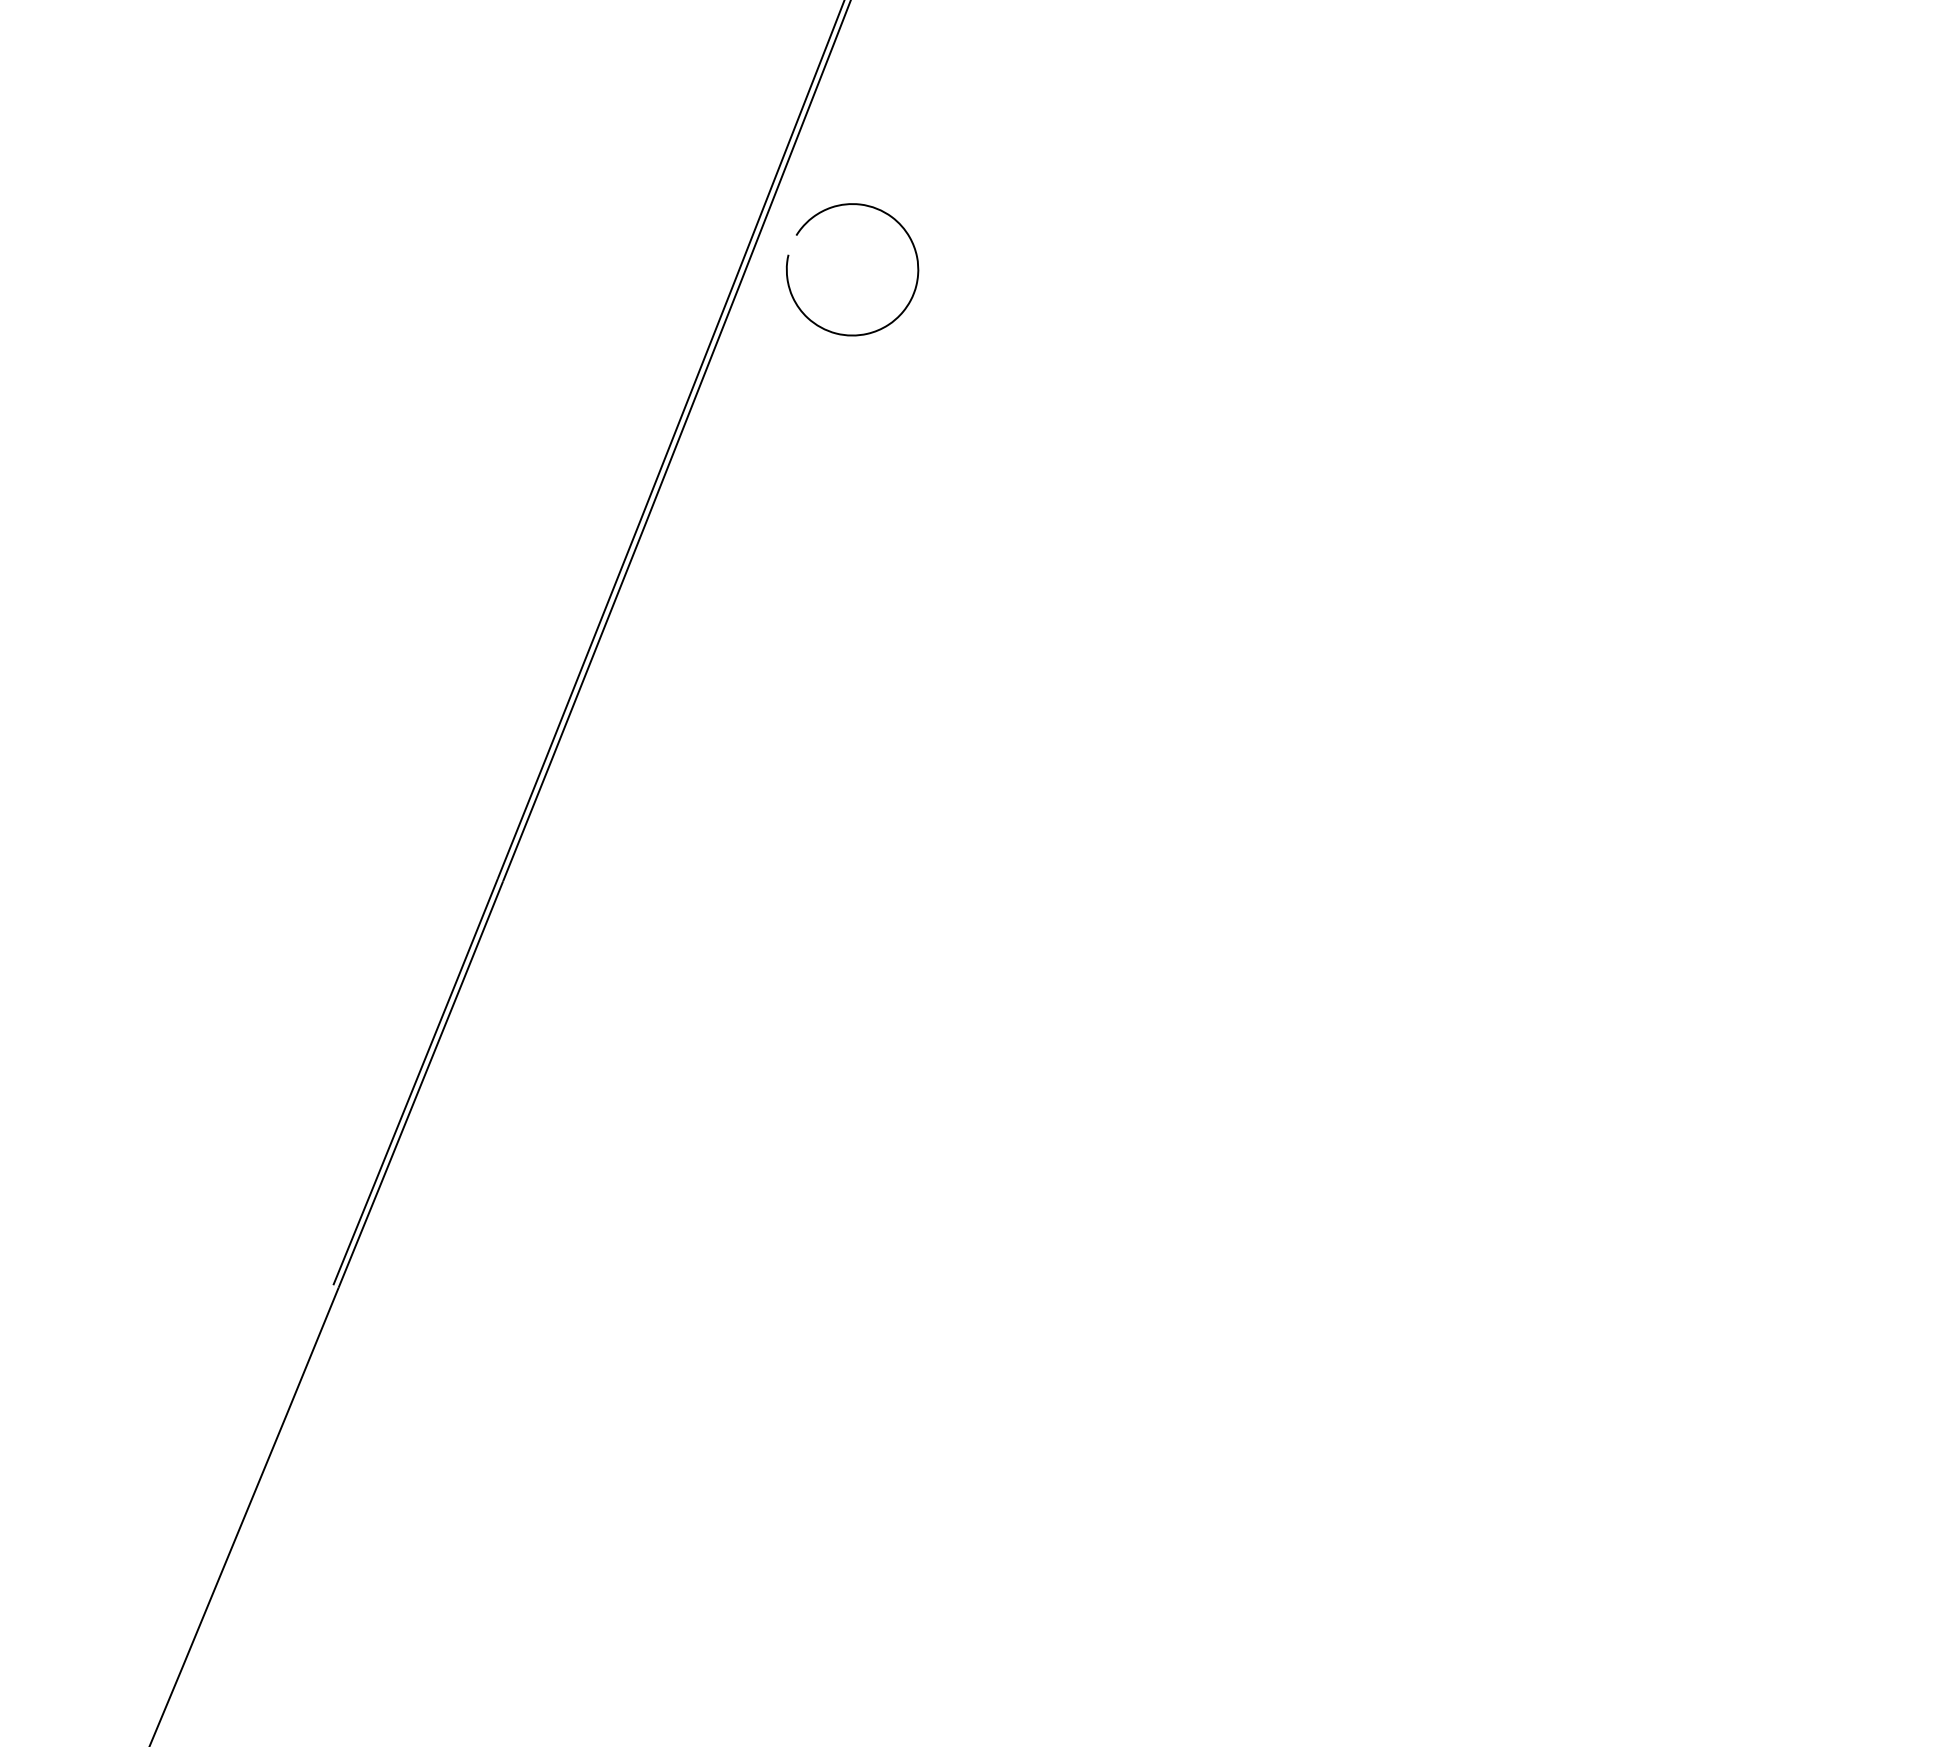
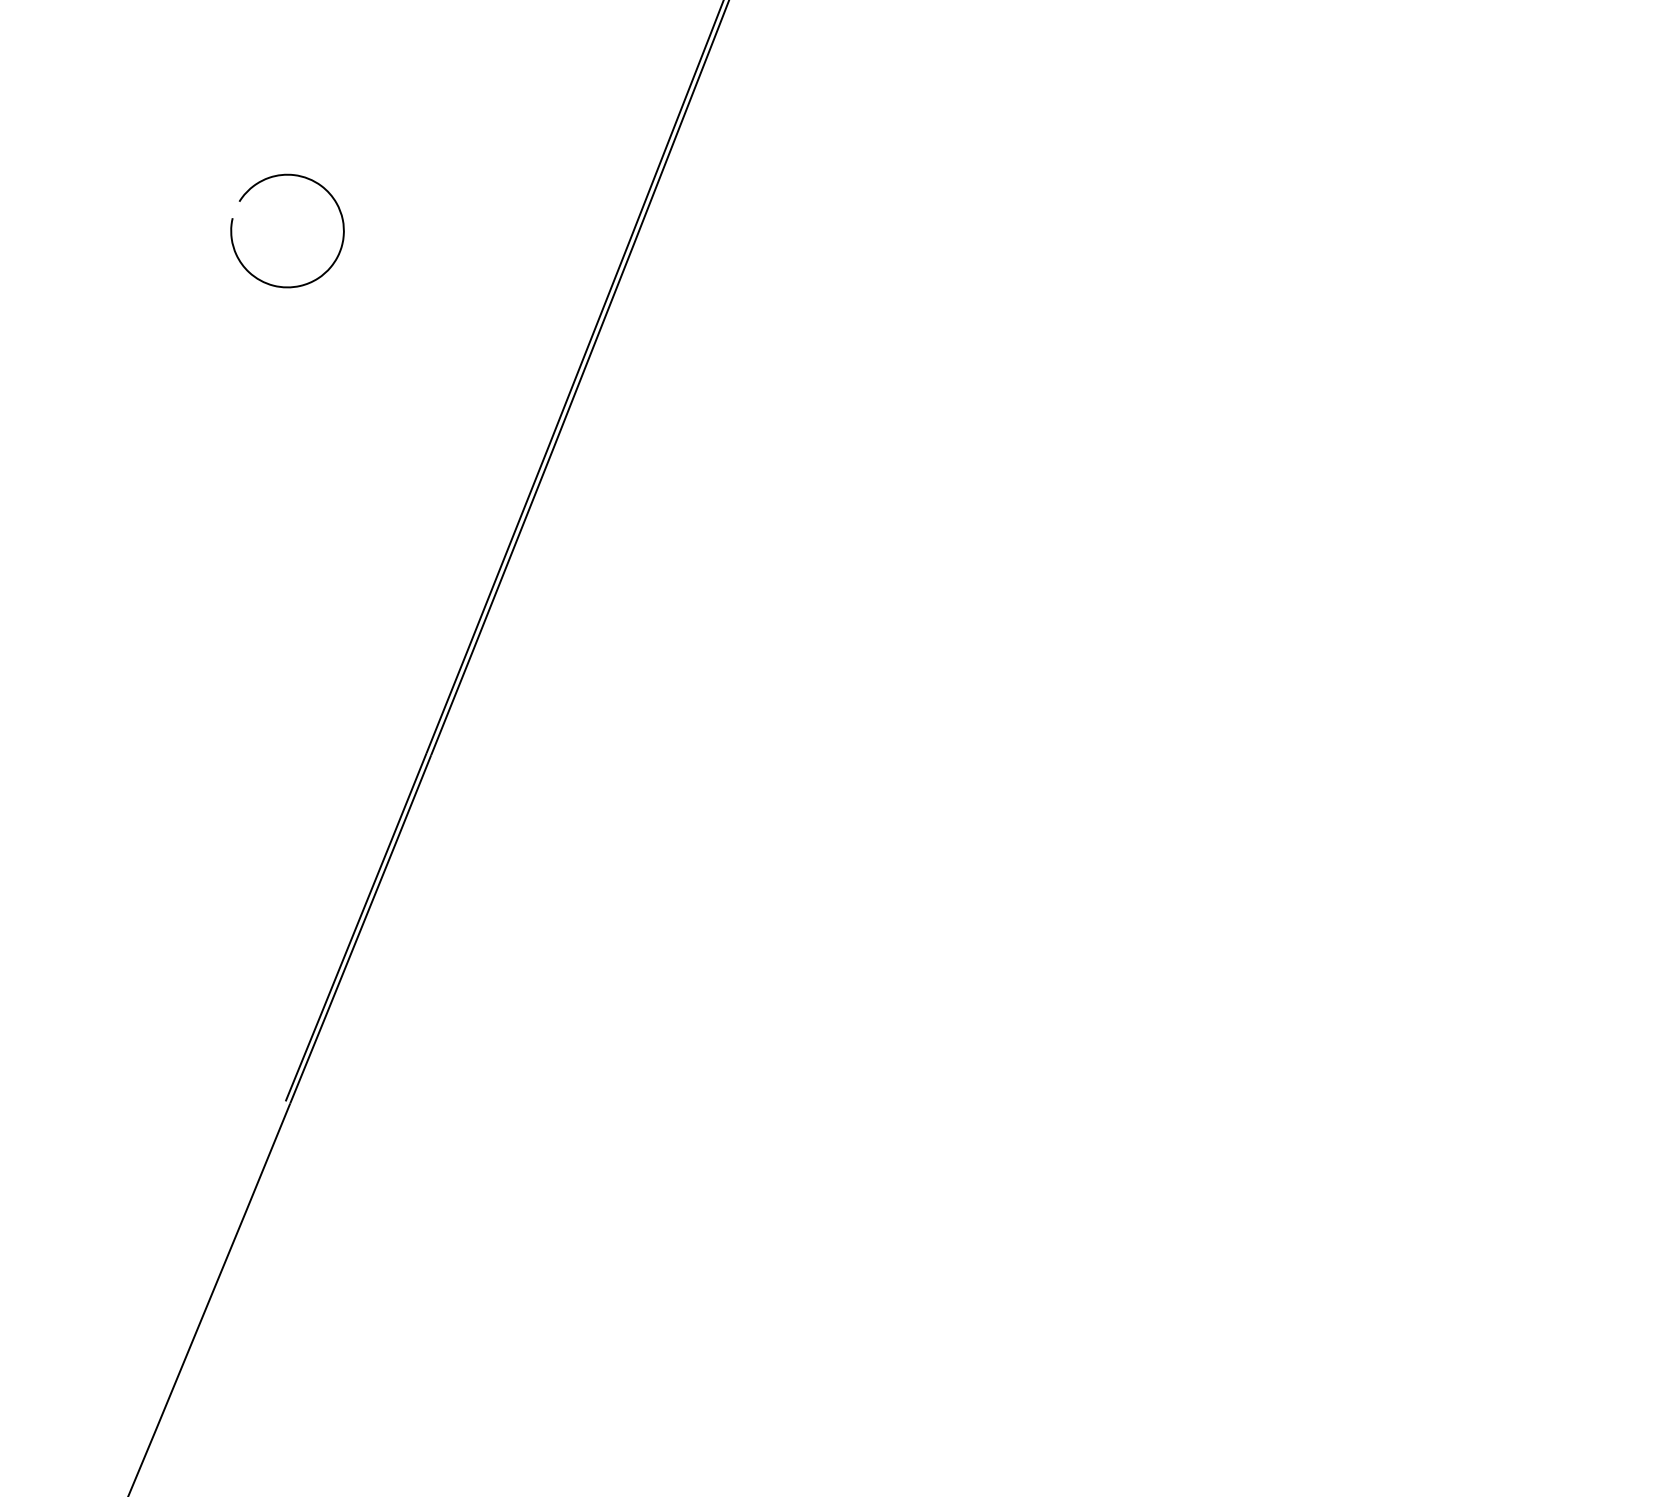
curve: (877, 210) -> (308, 180), moved

